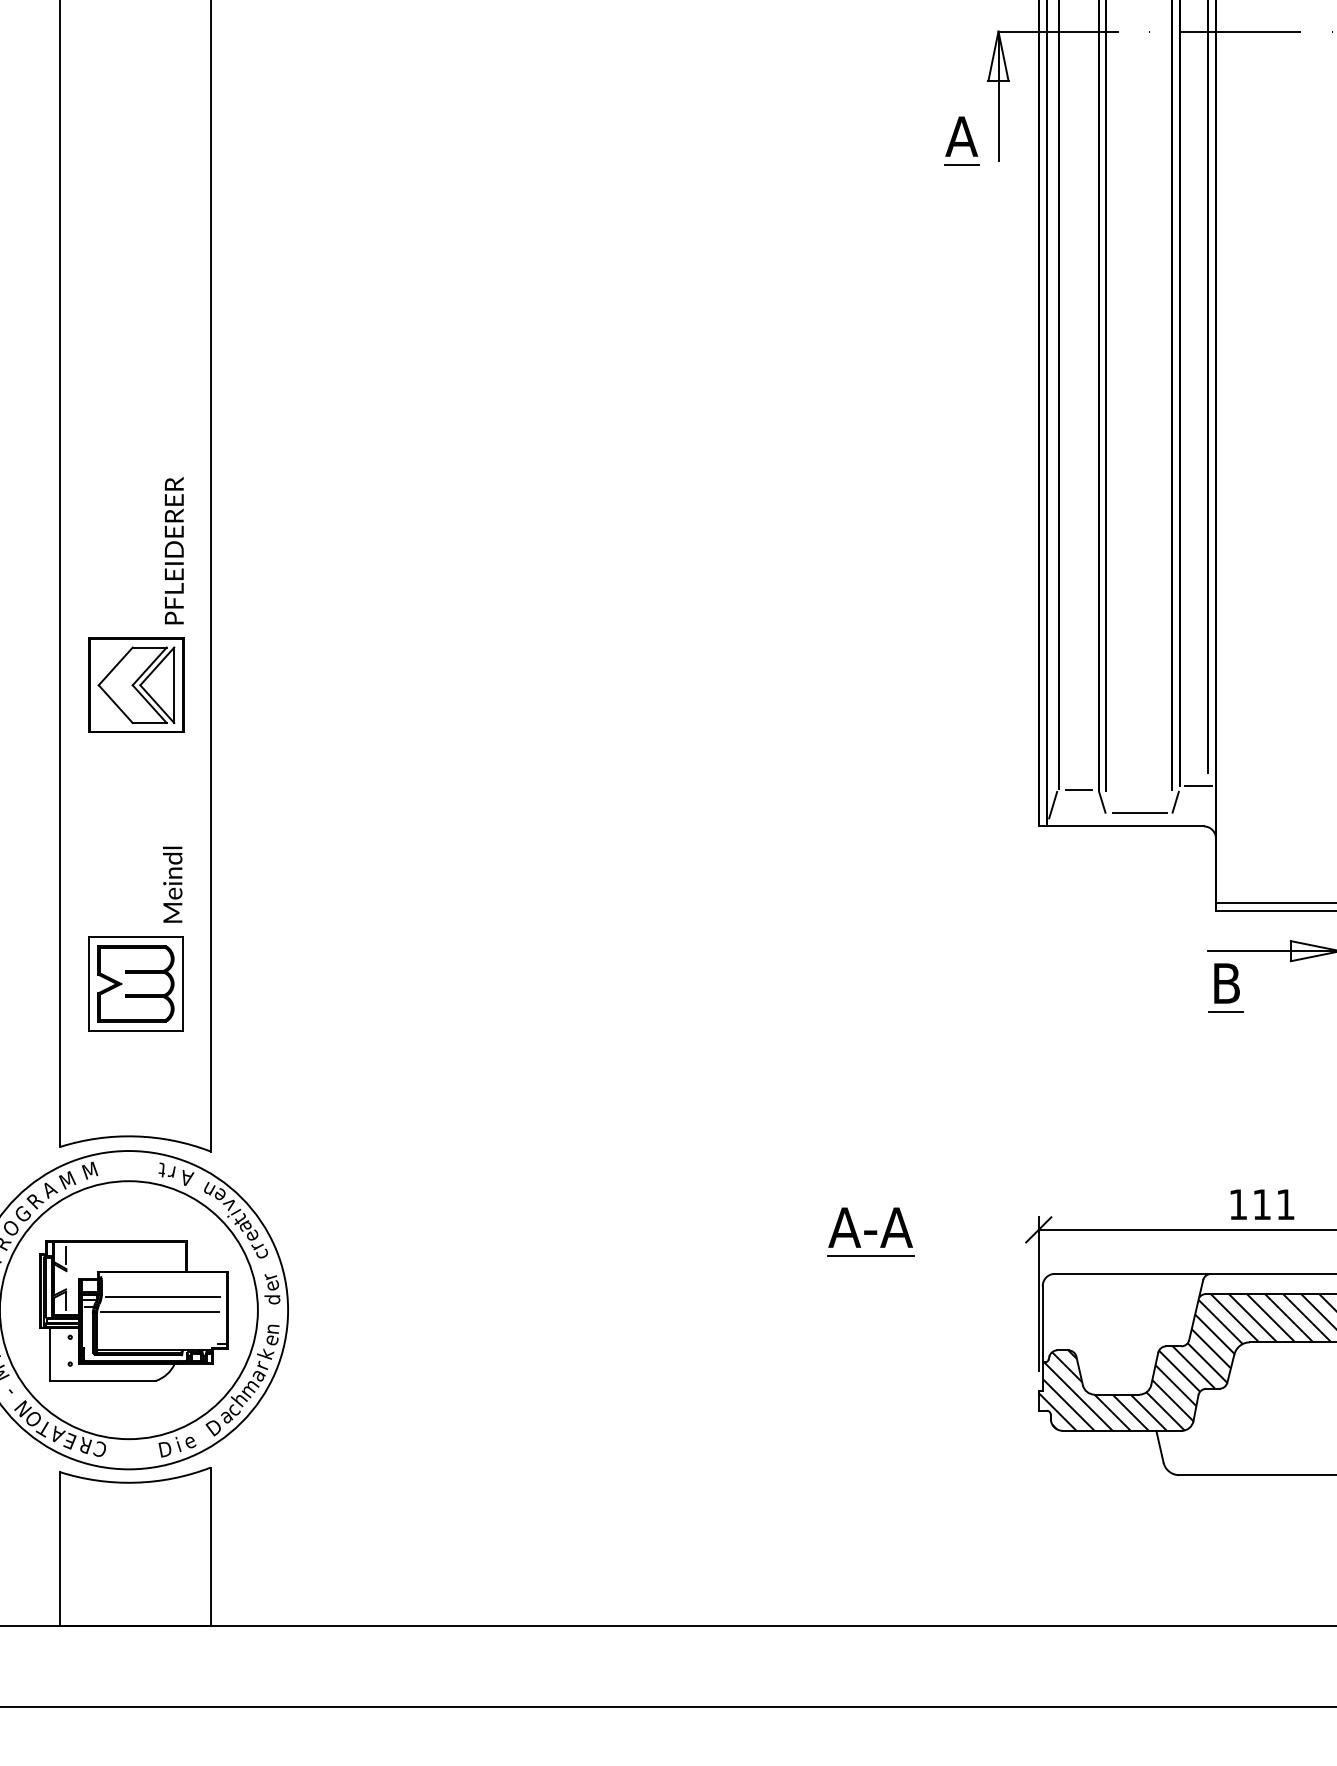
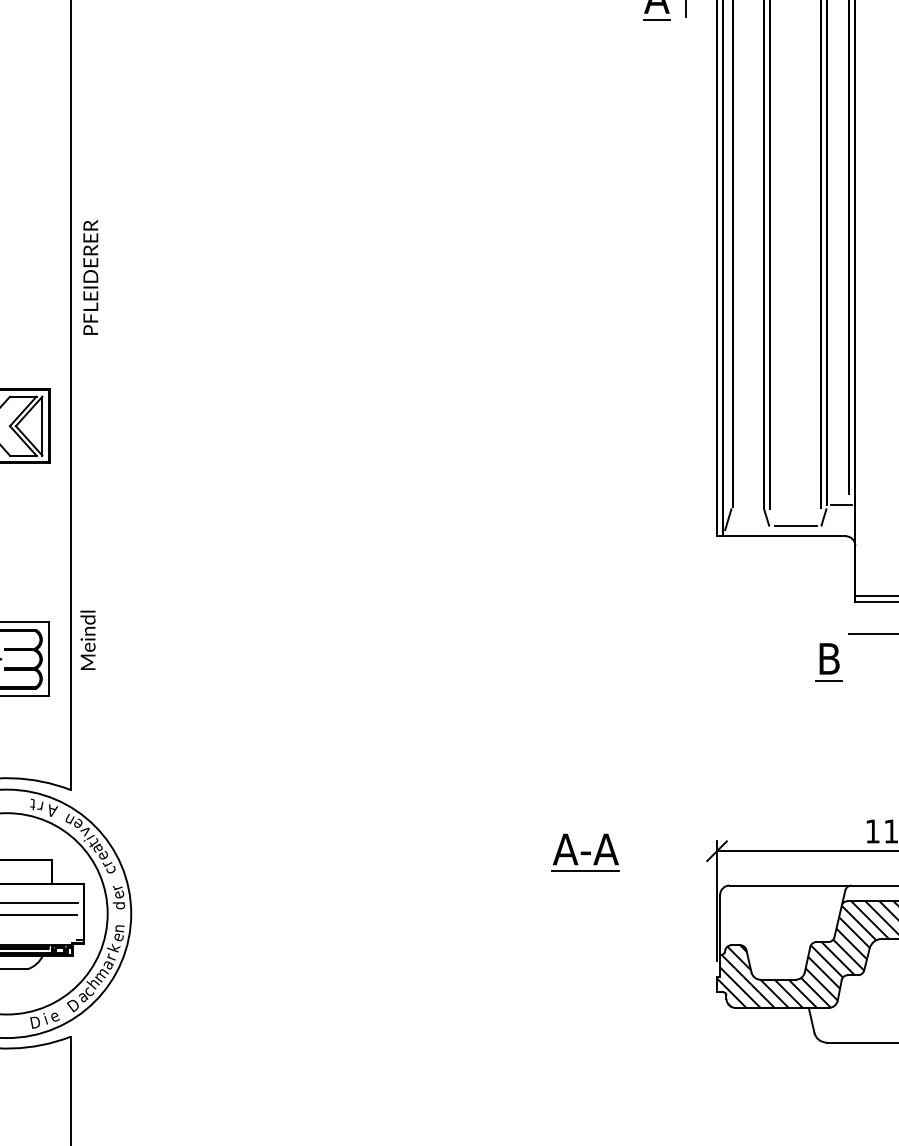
text: (174, 550) -> (90, 277), moved
line: (1079, 789) -> (748, 507), removed
text: (172, 884) -> (87, 640), moved
part: (1225, 987) -> (828, 662), moved

